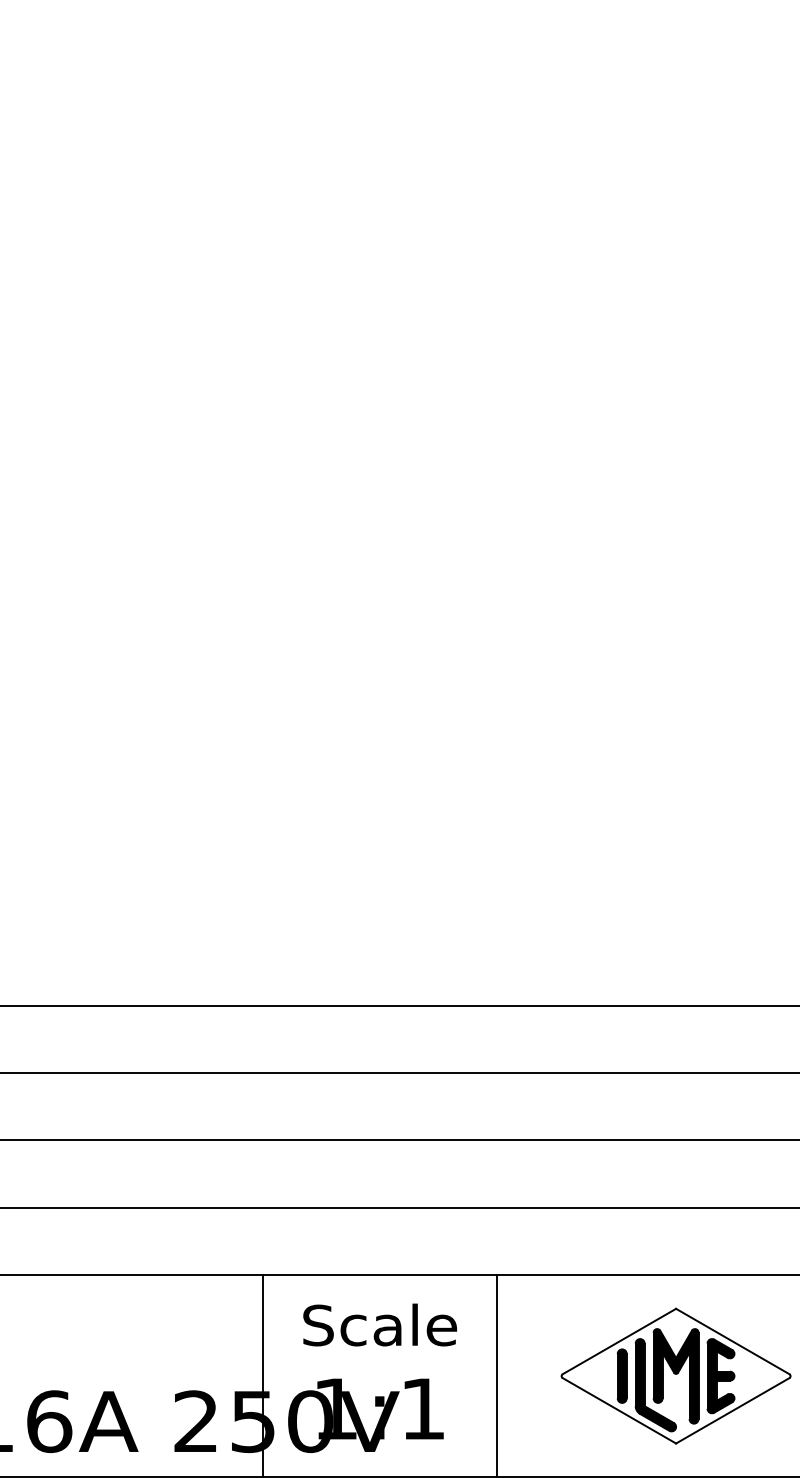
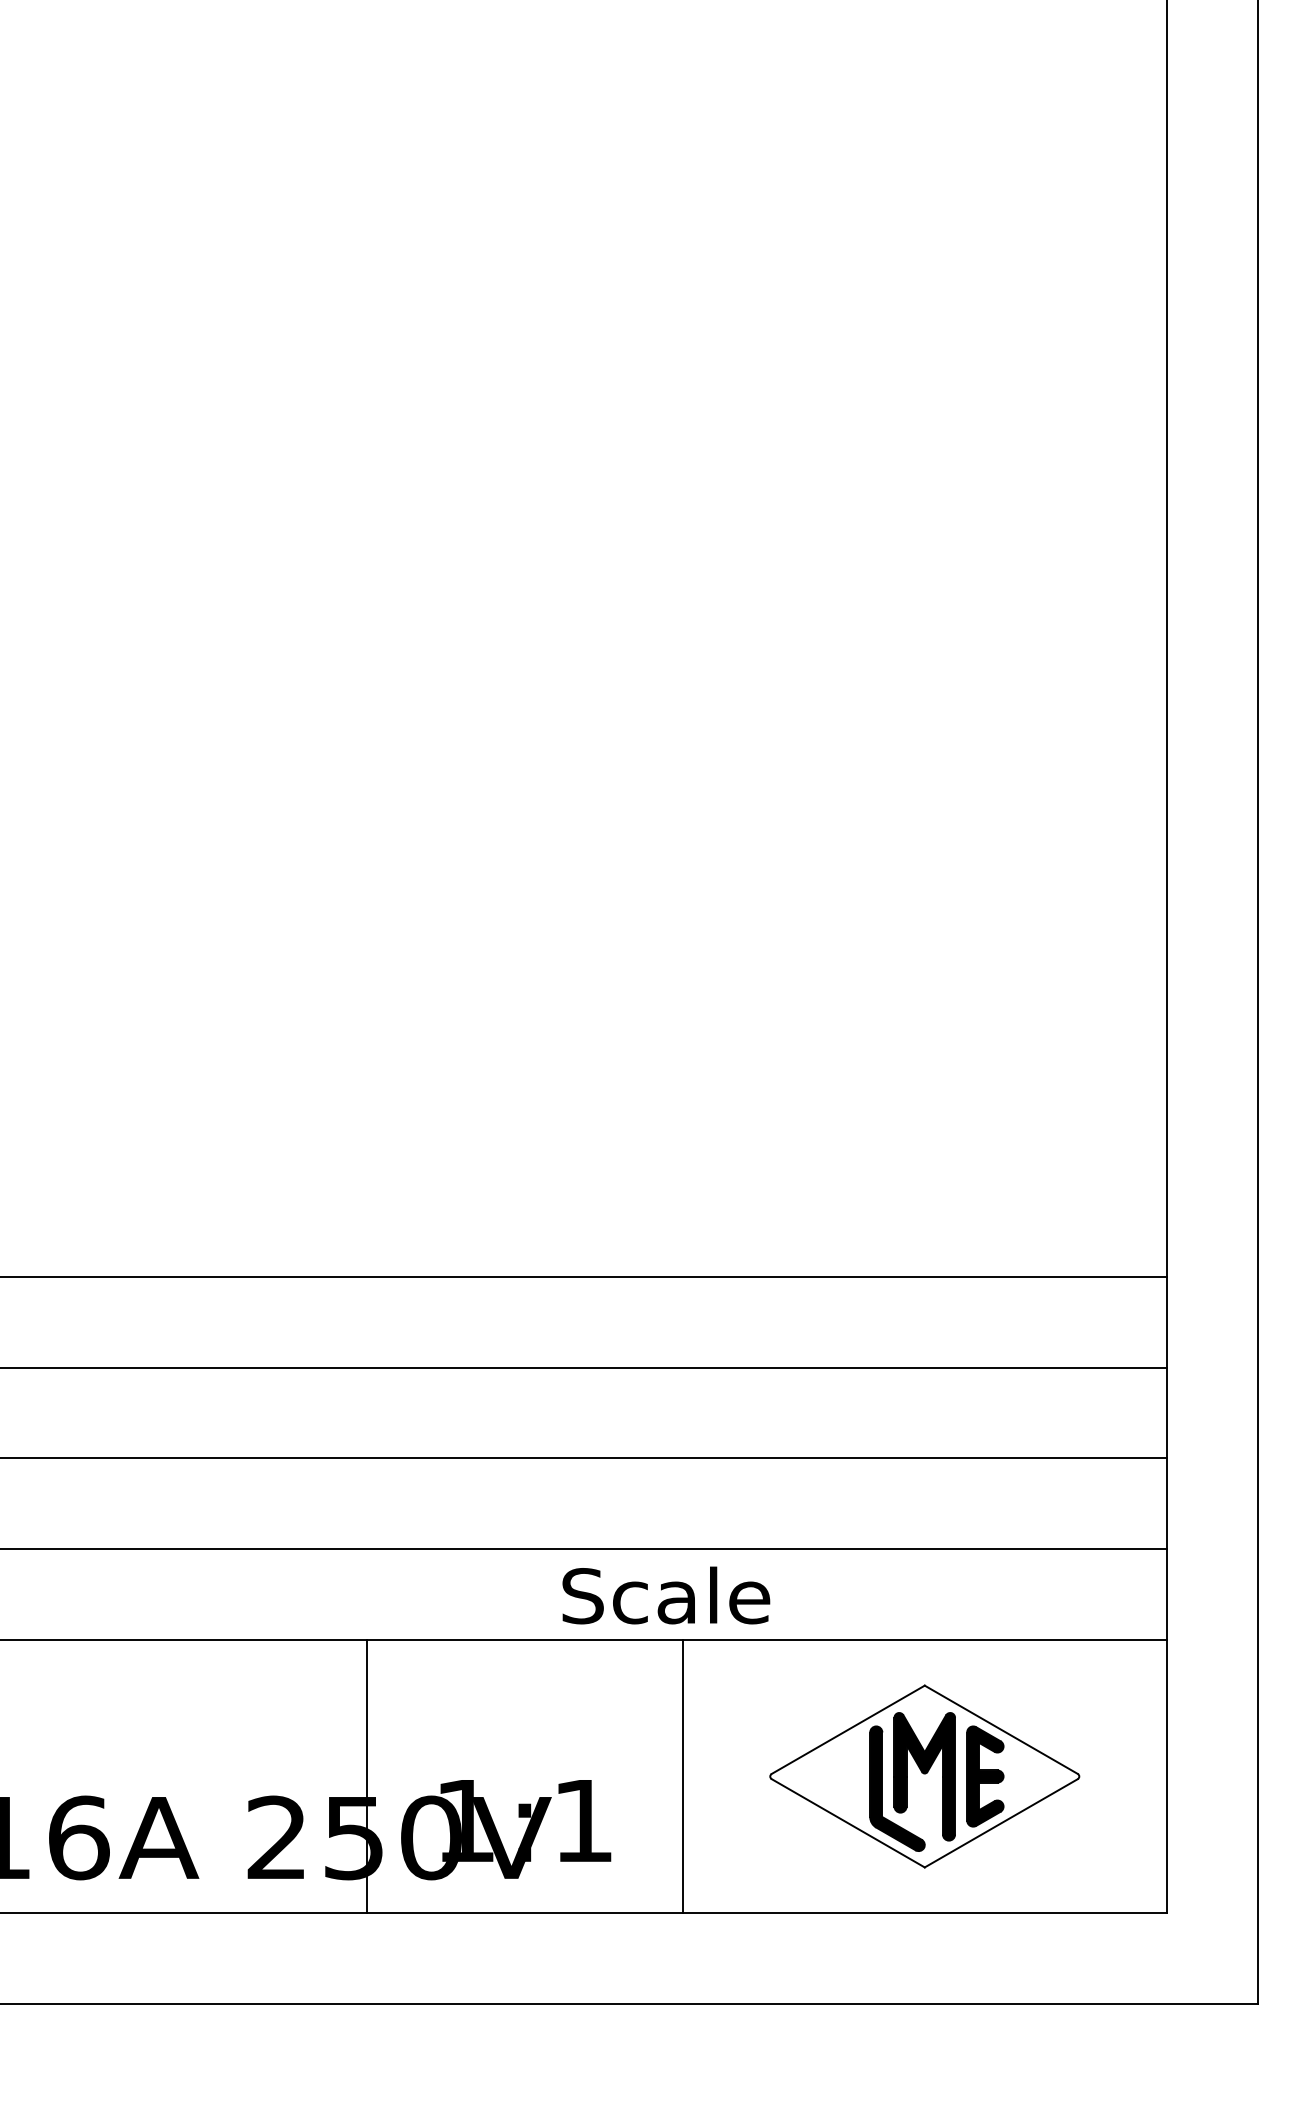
text: (380, 1325) -> (666, 1595), moved
part: (621, 1376) -> (851, 1776), removed

